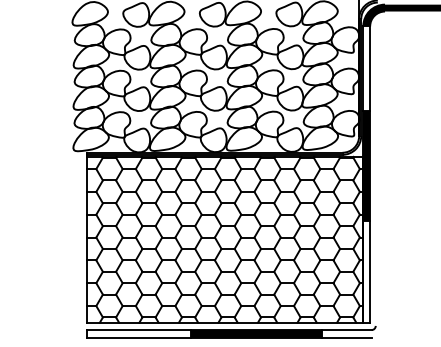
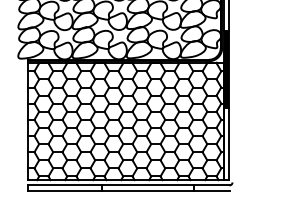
fill: (256, 334) -> (148, 188), removed

